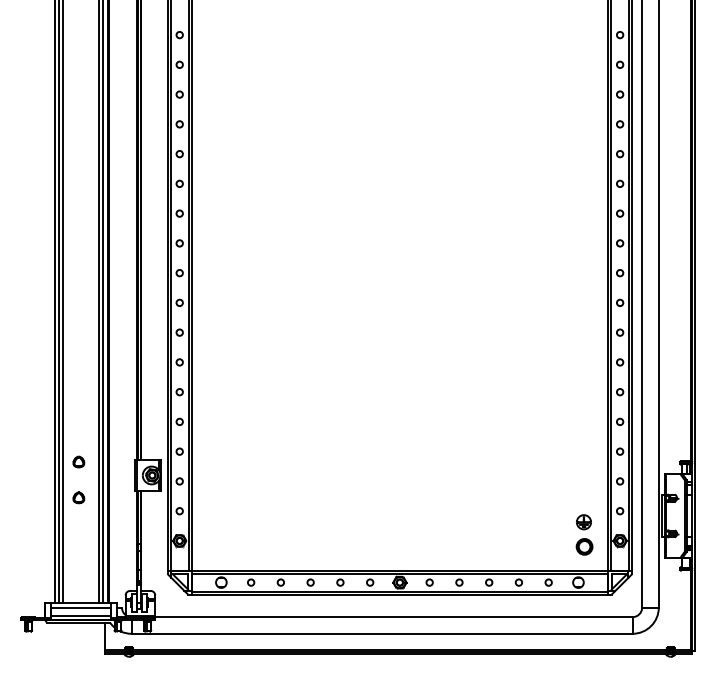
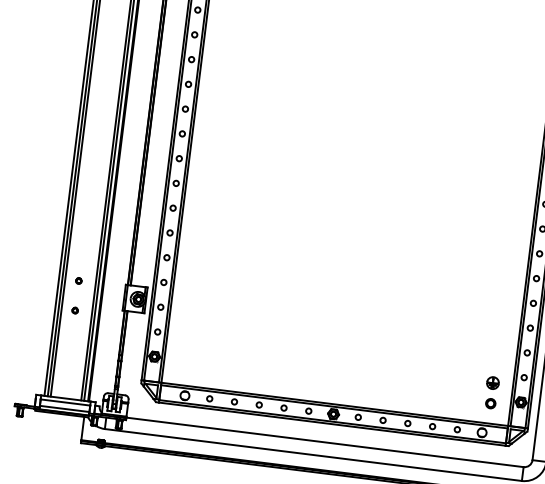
part: (78, 462) -> (78, 280), size x0.62
part: (78, 497) -> (74, 310), size x0.62
part: (583, 546) -> (490, 403), size x0.71

